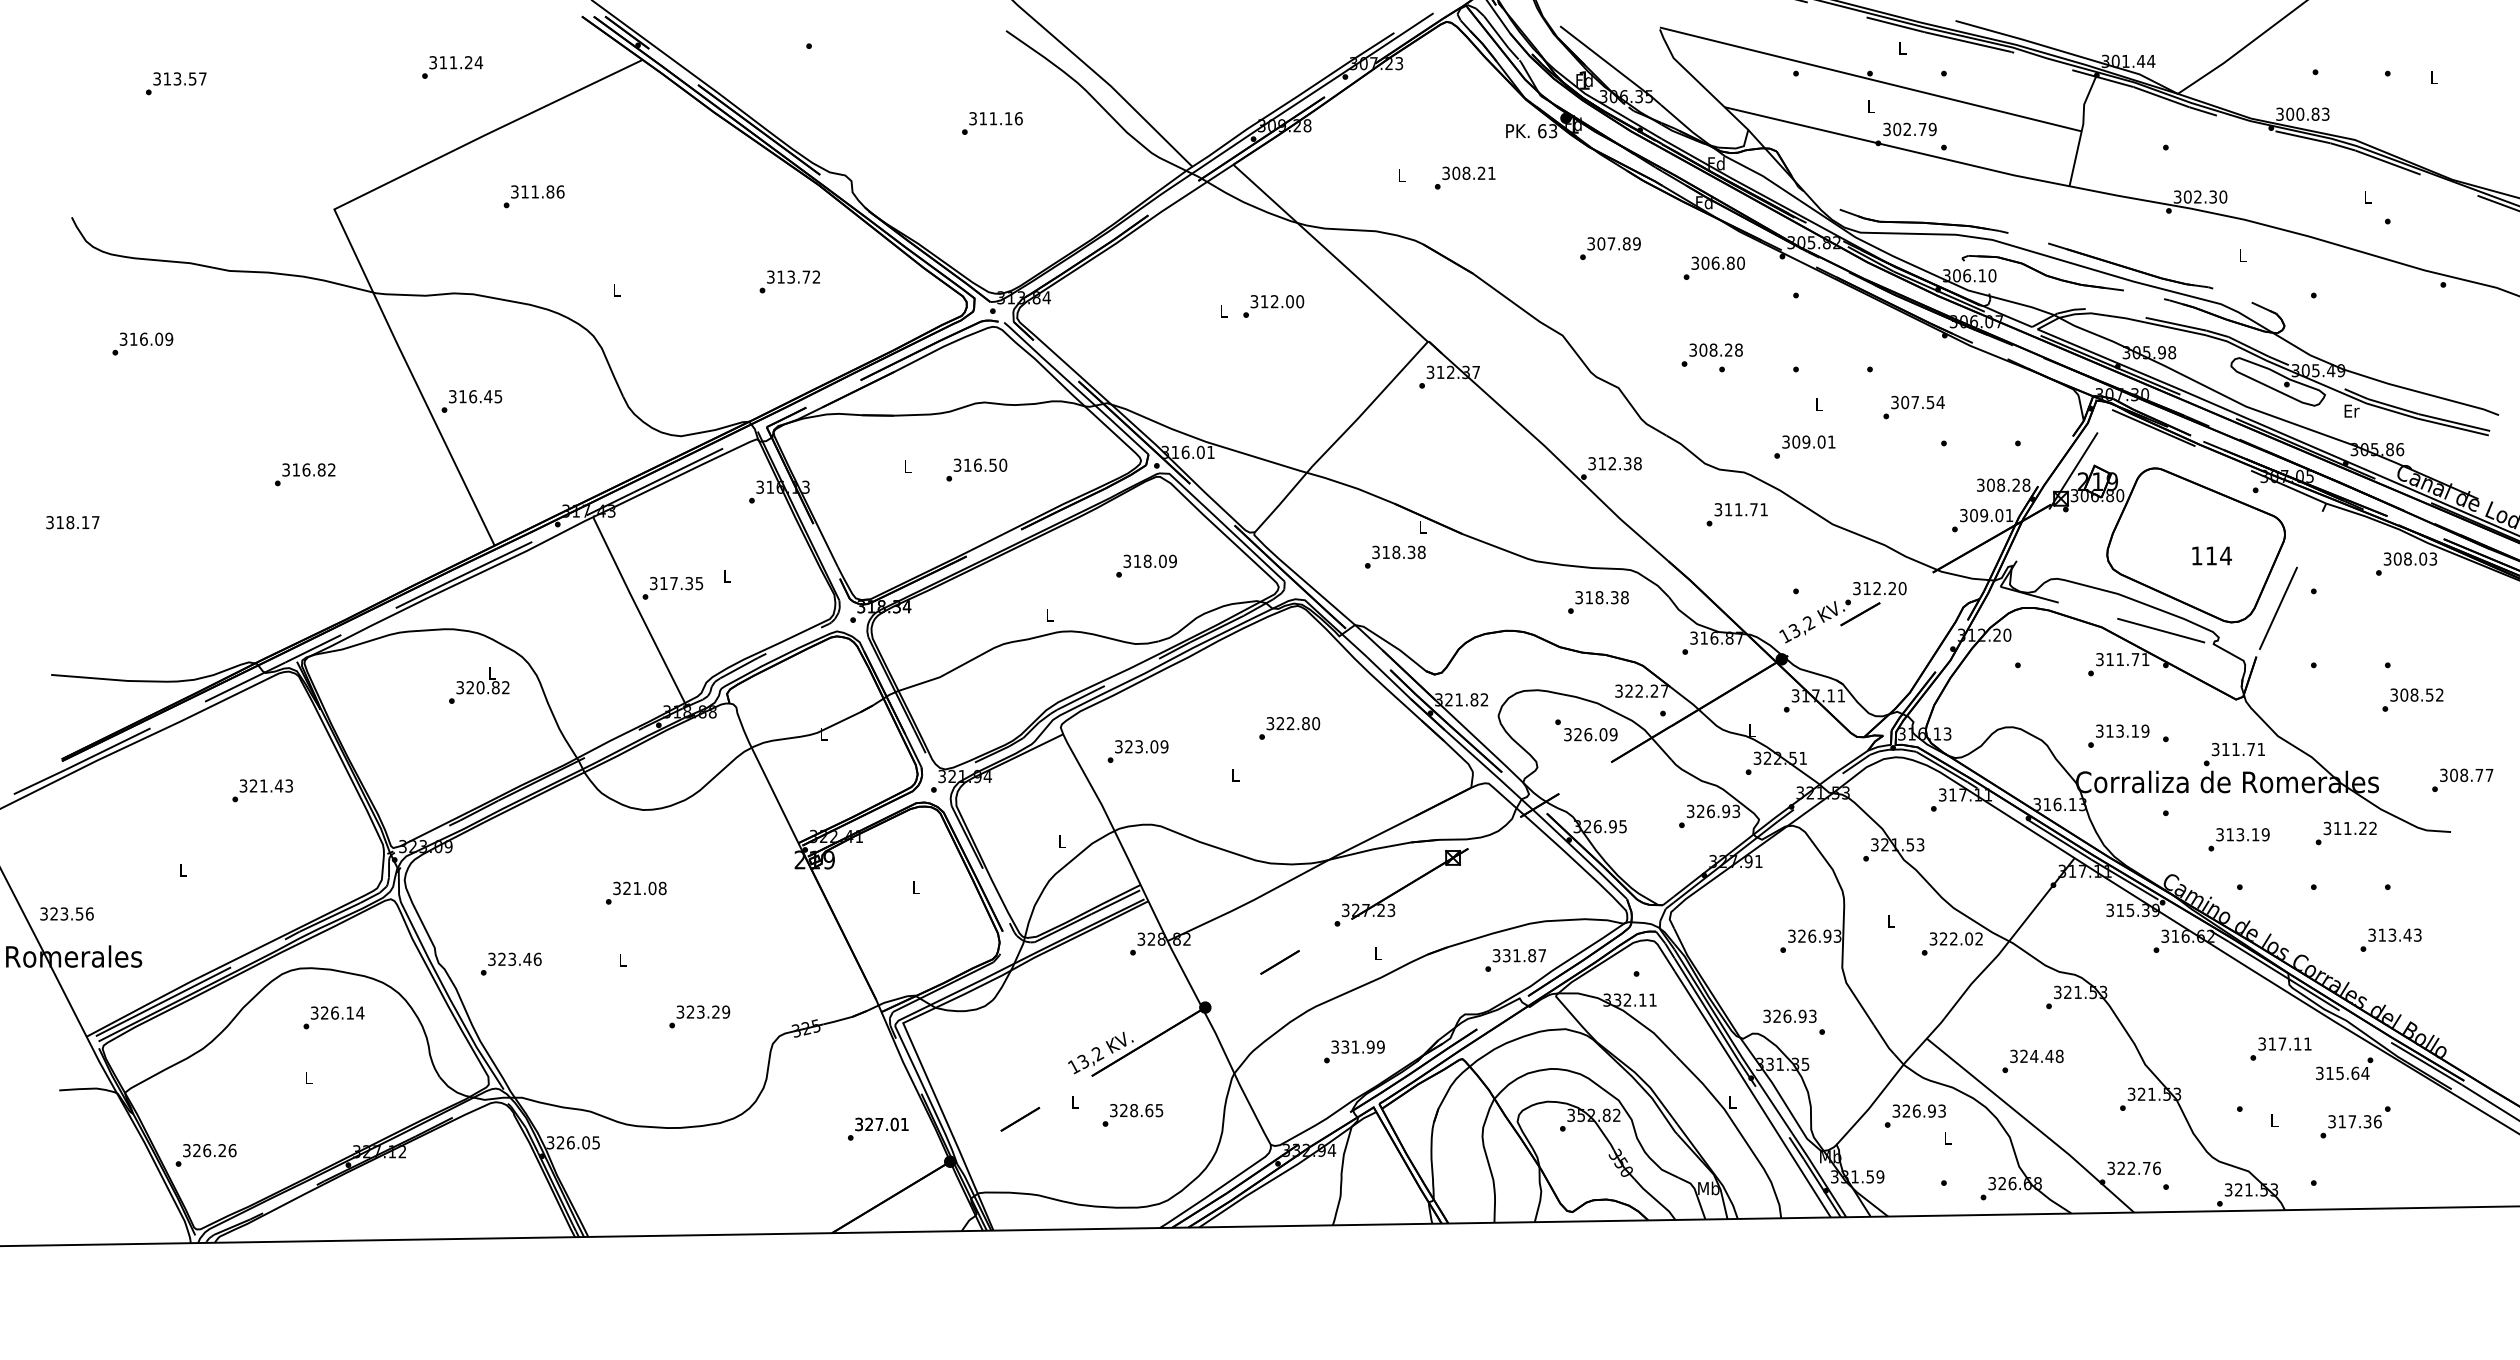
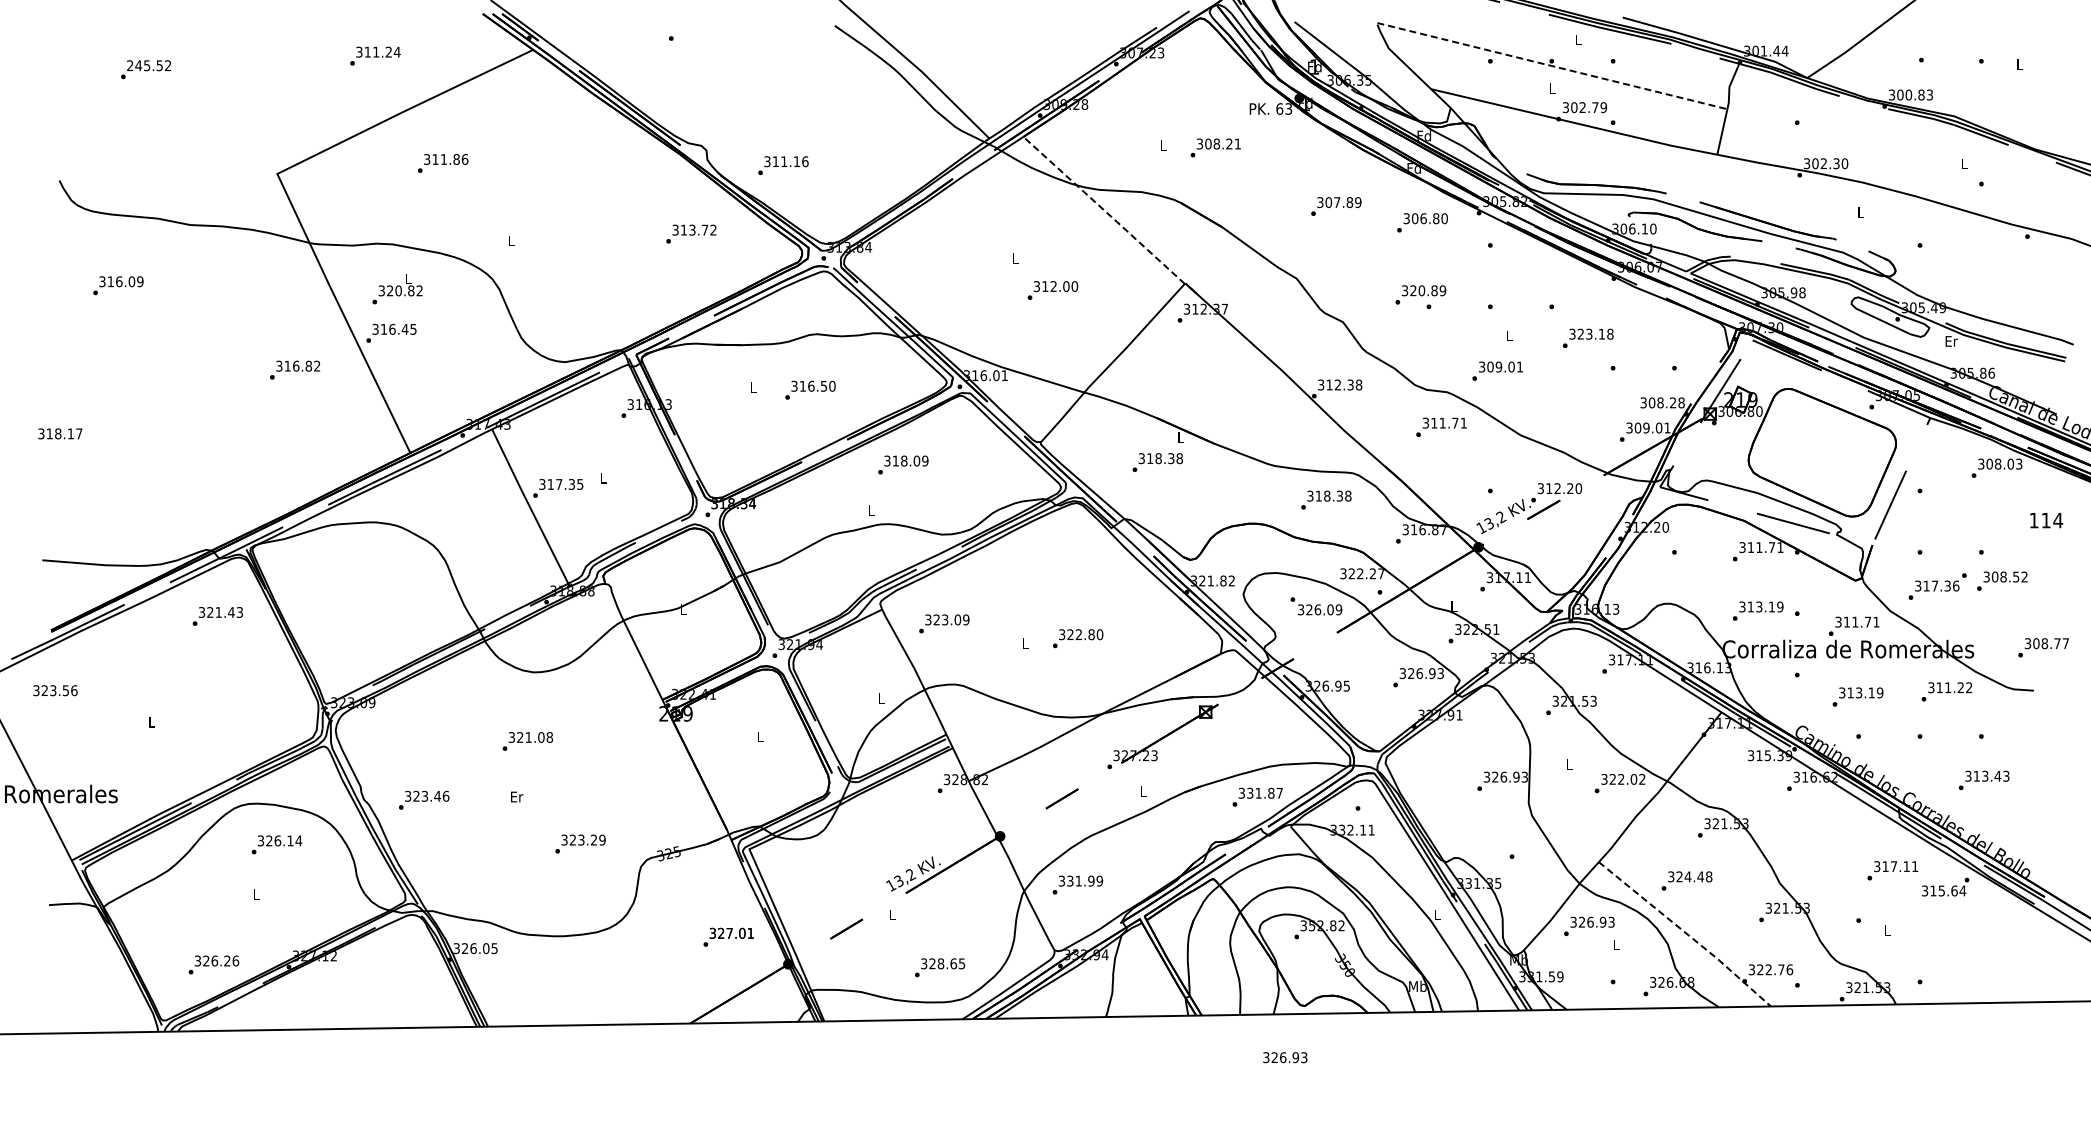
text: (180, 78) -> (149, 65), 313.57 -> 245.52
line: (1870, 79) -> (1552, 66), solid -> dashed
text: (992, 123) -> (783, 165), moved
line: (1331, 253) -> (1104, 210), solid -> dashed
text: (790, 281) -> (691, 233), moved
text: (1273, 306) -> (1052, 290), moved
text: (1721, 349) -> (1428, 290), 308.28 -> 320.89
text: (1922, 401) -> (1595, 333), 307.54 -> 323.18
text: (305, 473) -> (295, 369), moved
text: (2211, 555) -> (2046, 520), moved
text: (1146, 565) -> (903, 464), moved
text: (479, 686) -> (397, 289), moved
text: (1290, 728) -> (1078, 638), moved
text: (262, 790) -> (217, 616), moved
text: (67, 913) -> (55, 690), moved
text: (623, 959) -> (517, 796), L -> Er
text: (1790, 1016) -> (1285, 1057), moved
text: (1353, 1051) -> (1077, 884), moved
text: (1133, 1115) -> (940, 967), moved
text: (2355, 1122) -> (1937, 586), moved
line: (2032, 1124) -> (1686, 933), solid -> dashed
text: (205, 1154) -> (213, 964), moved

